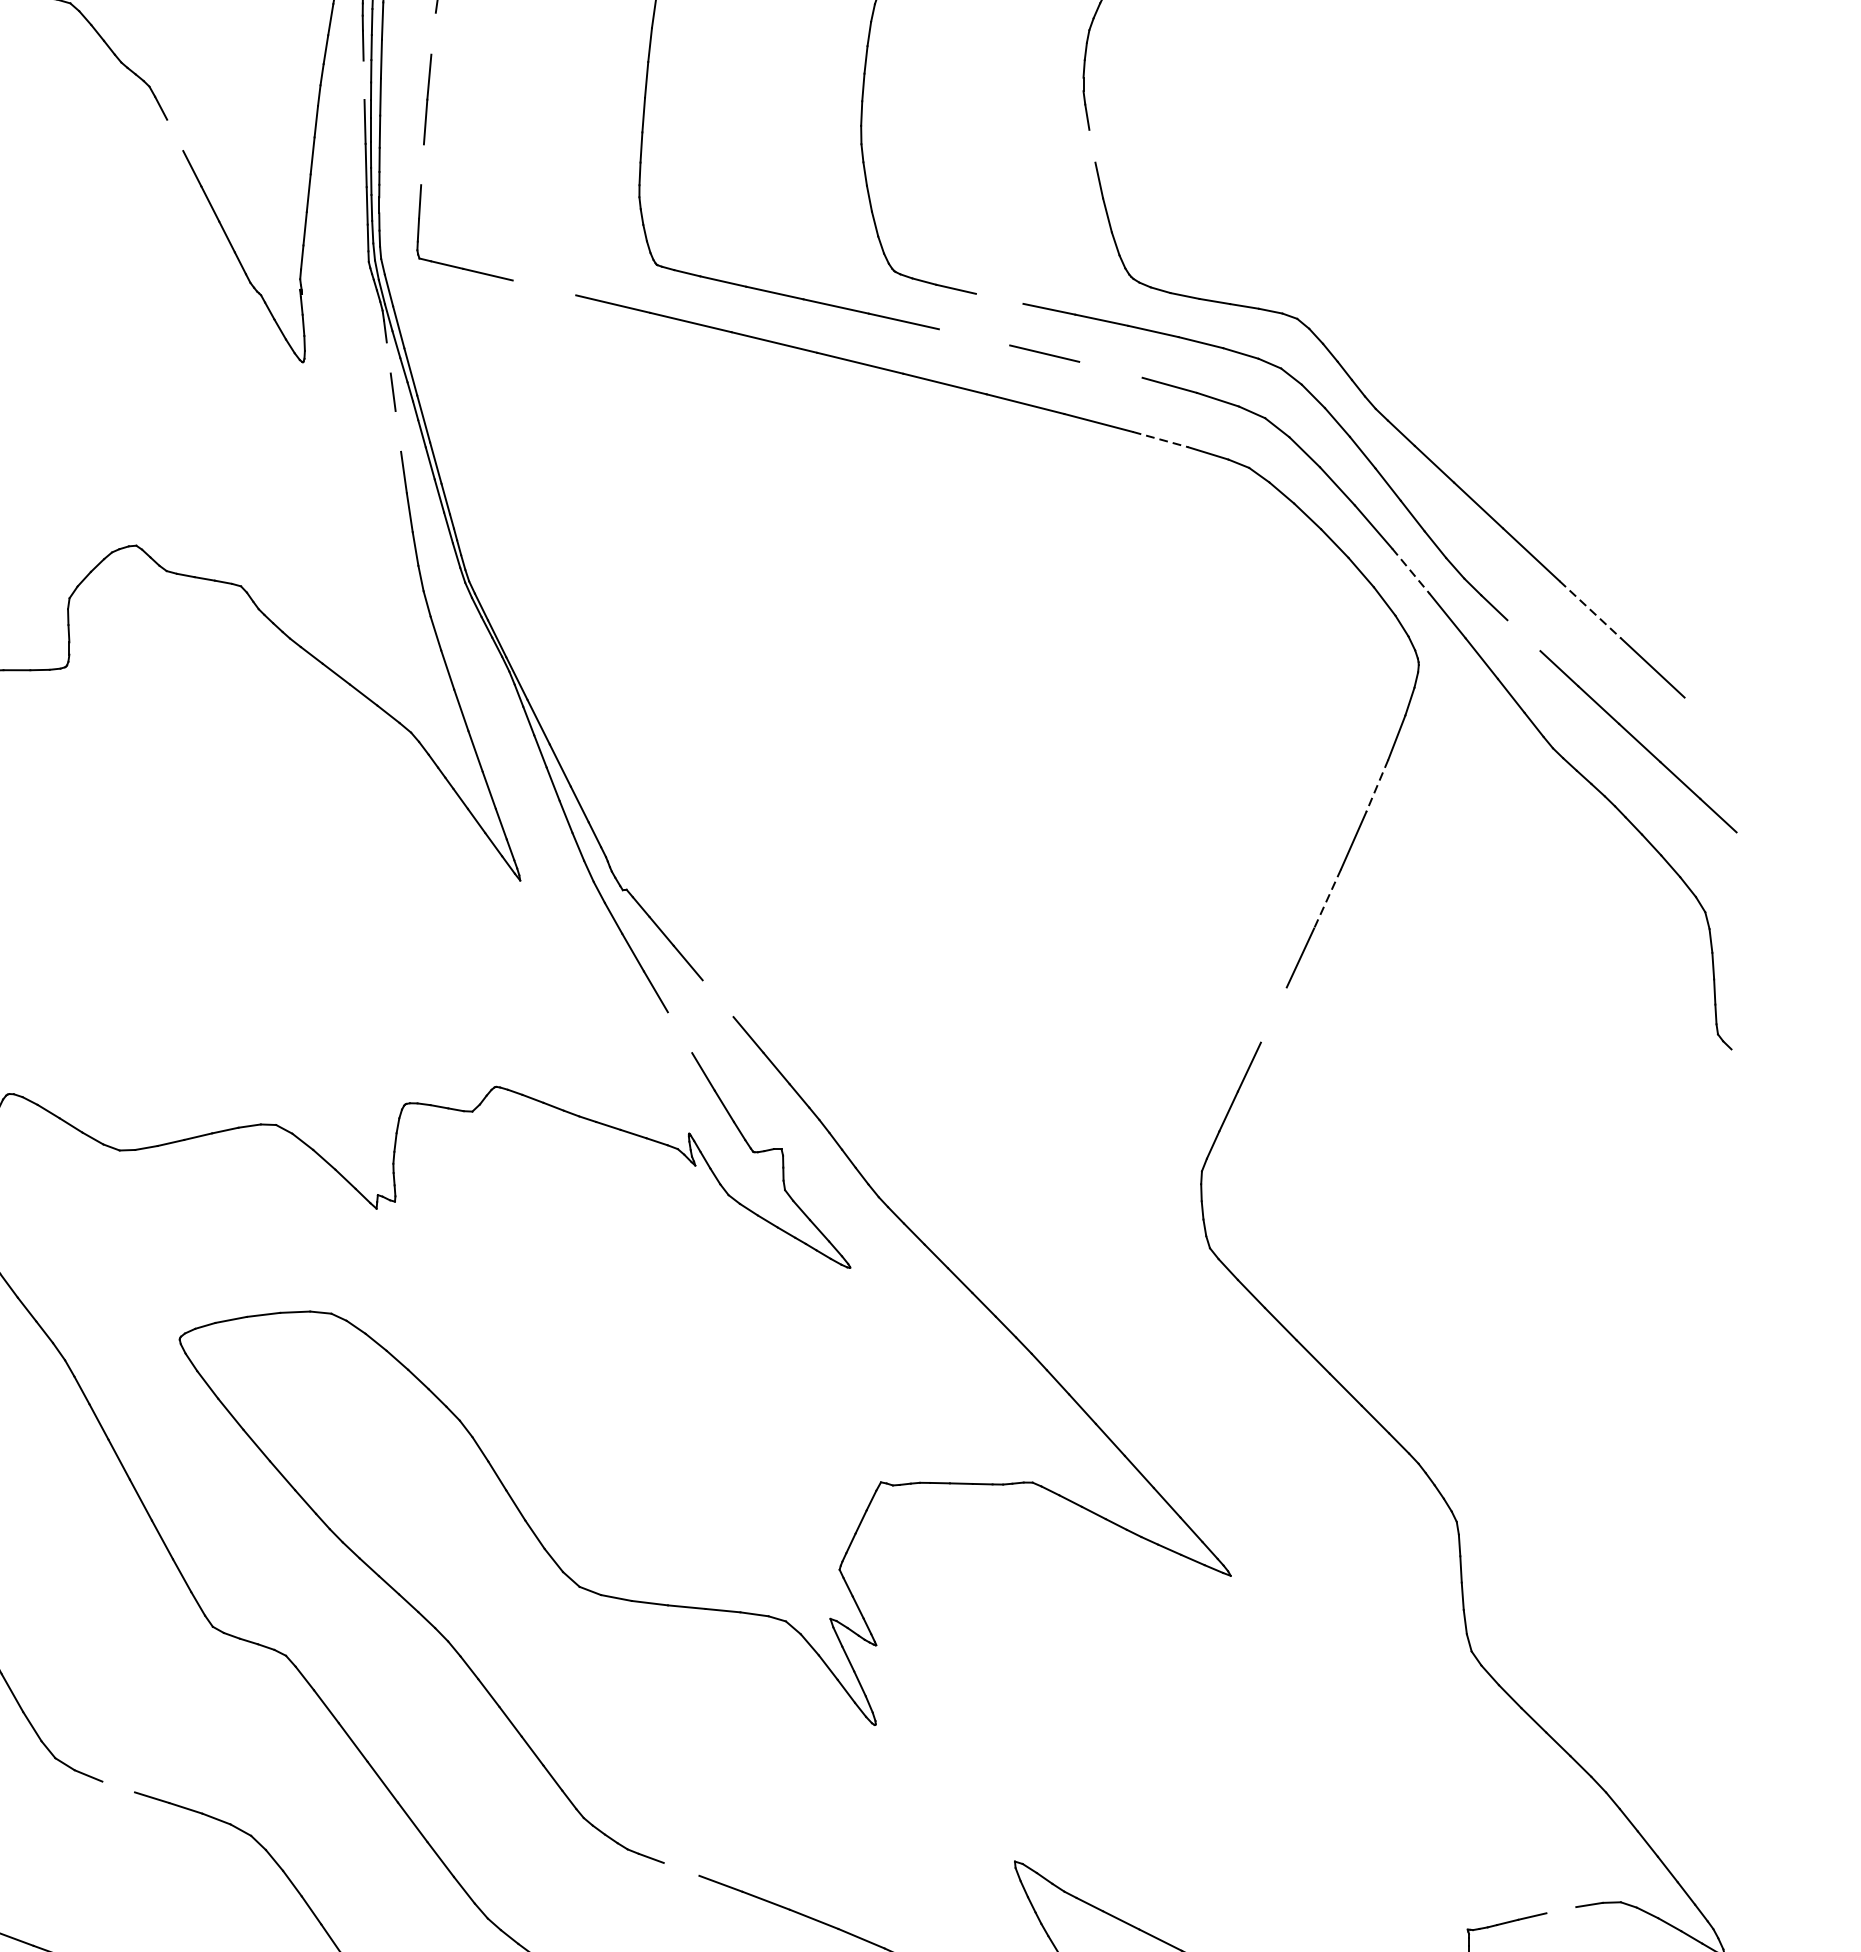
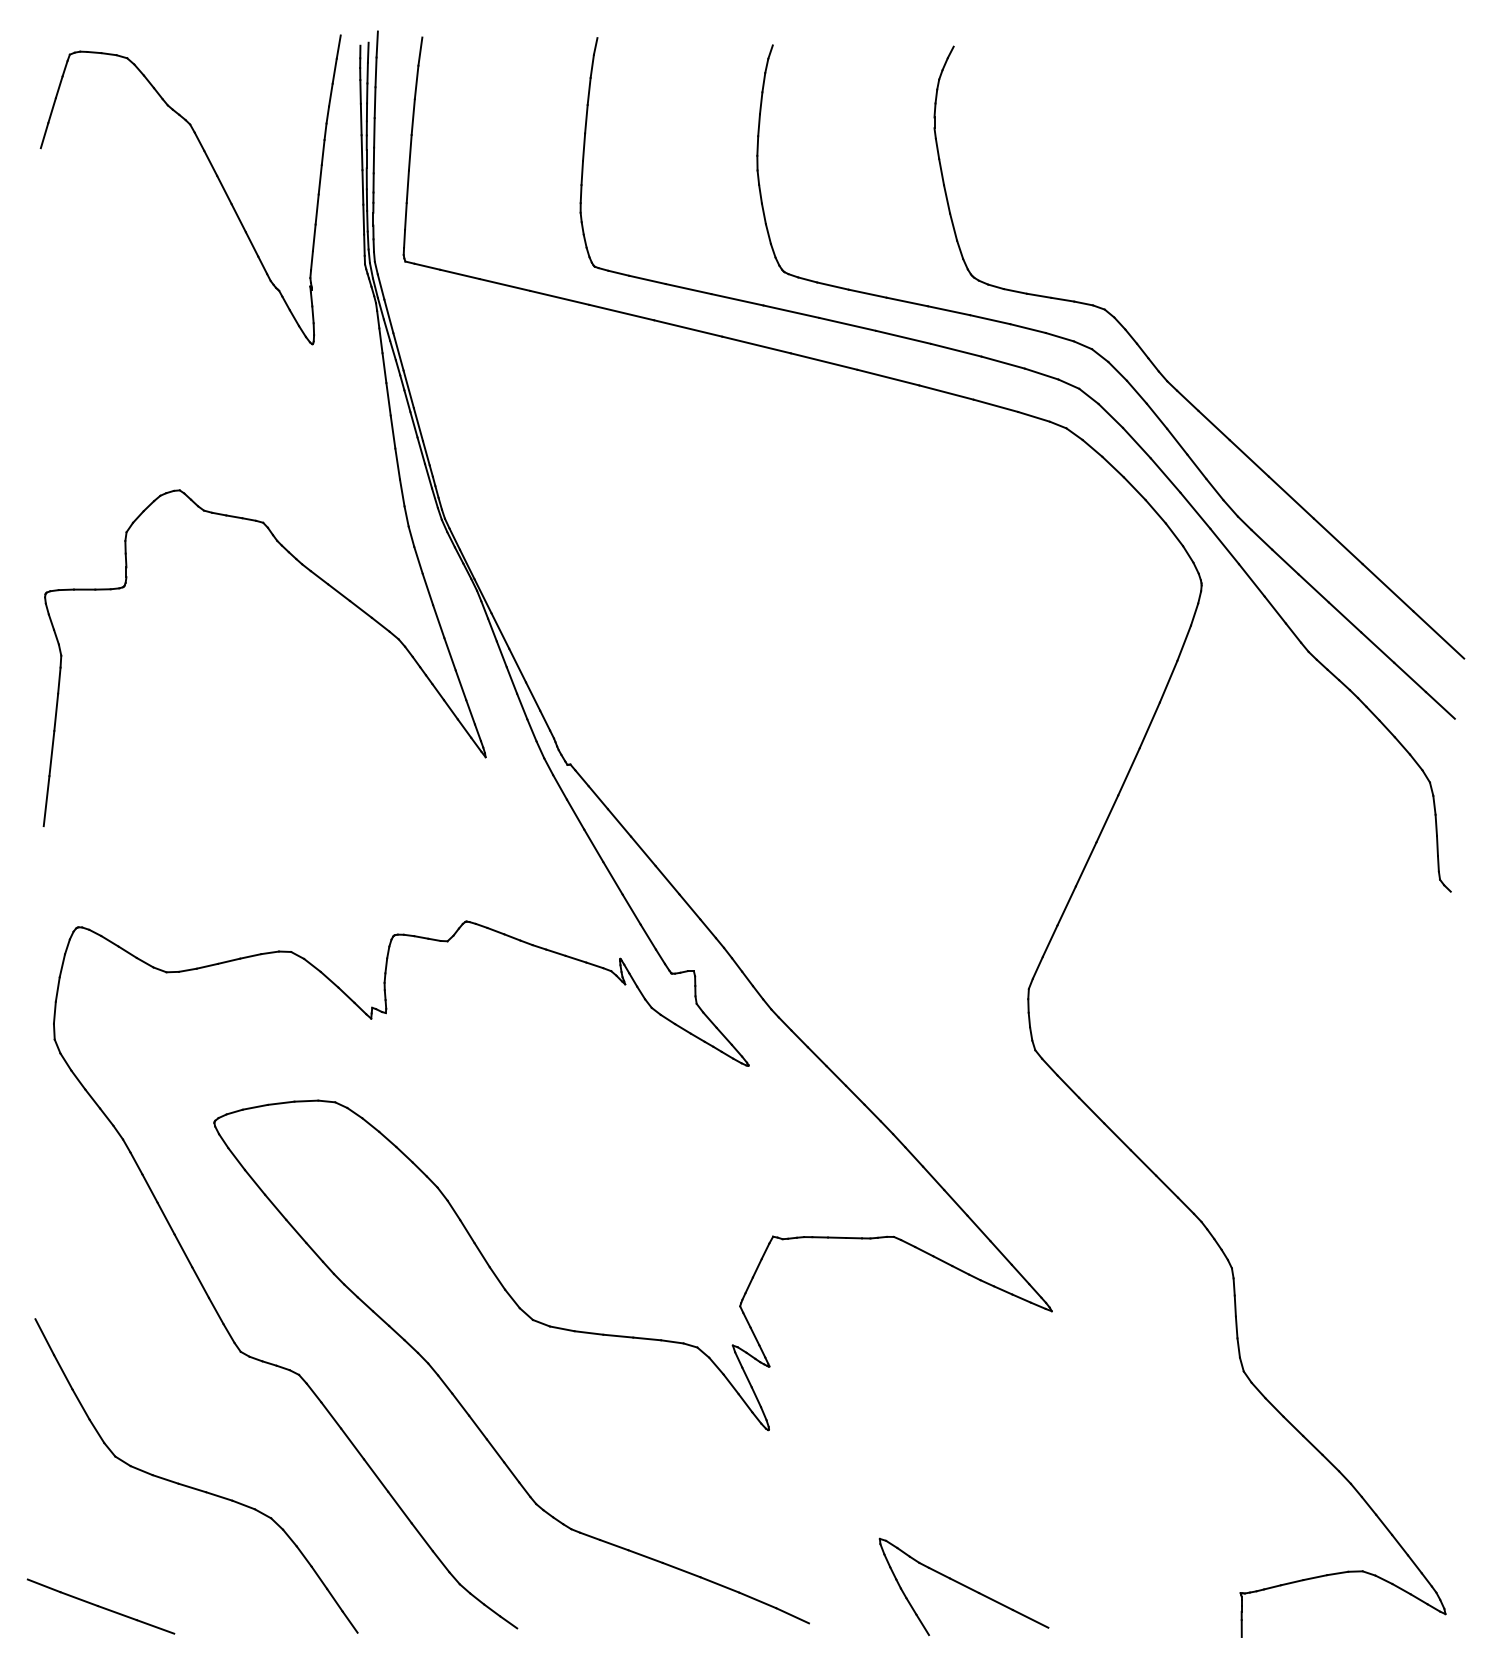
line: (433, 33) -> (416, 82), added
line: (363, 80) -> (360, 119), added
line: (174, 134) -> (210, 162), added
line: (1092, 146) -> (941, 172), added
line: (422, 164) -> (407, 186), added
line: (543, 287) -> (504, 284), added
line: (999, 298) -> (867, 293), added
line: (974, 336) -> (847, 323), added
line: (388, 357) -> (380, 340), added
line: (1111, 368) -> (956, 349), added
line: (398, 431) -> (388, 399), added
line: (1161, 439) -> (996, 405), dashed -> solid
line: (1411, 572) -> (1195, 511), dashed -> solid
line: (1590, 609) -> (1338, 541), dashed -> solid
line: (1524, 634) -> (1285, 561), added
line: (1716, 726) -> (1438, 634), added
line: (1377, 785) -> (1168, 681), dashed -> solid
line: (1326, 899) -> (1128, 772), dashed -> solid
line: (718, 997) -> (643, 850), added
line: (1273, 1015) -> (1085, 864), added
line: (679, 1032) -> (612, 878), added
line: (118, 1787) -> (165, 1479), added
line: (681, 1868) -> (614, 1544), added
line: (1561, 1910) -> (1315, 1577), added

